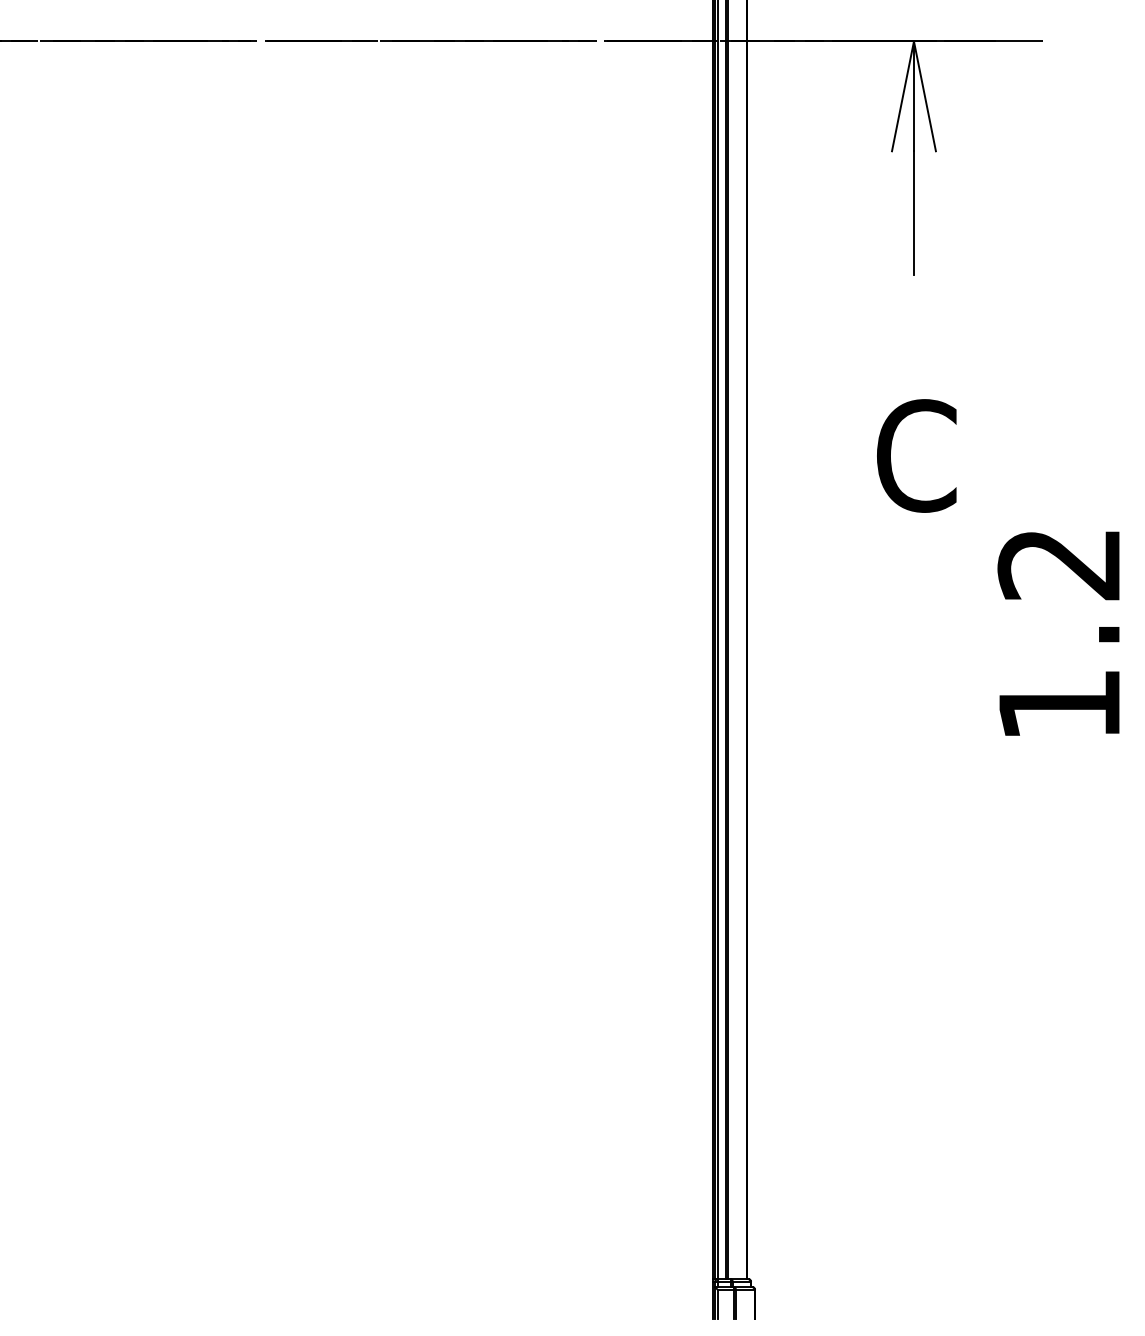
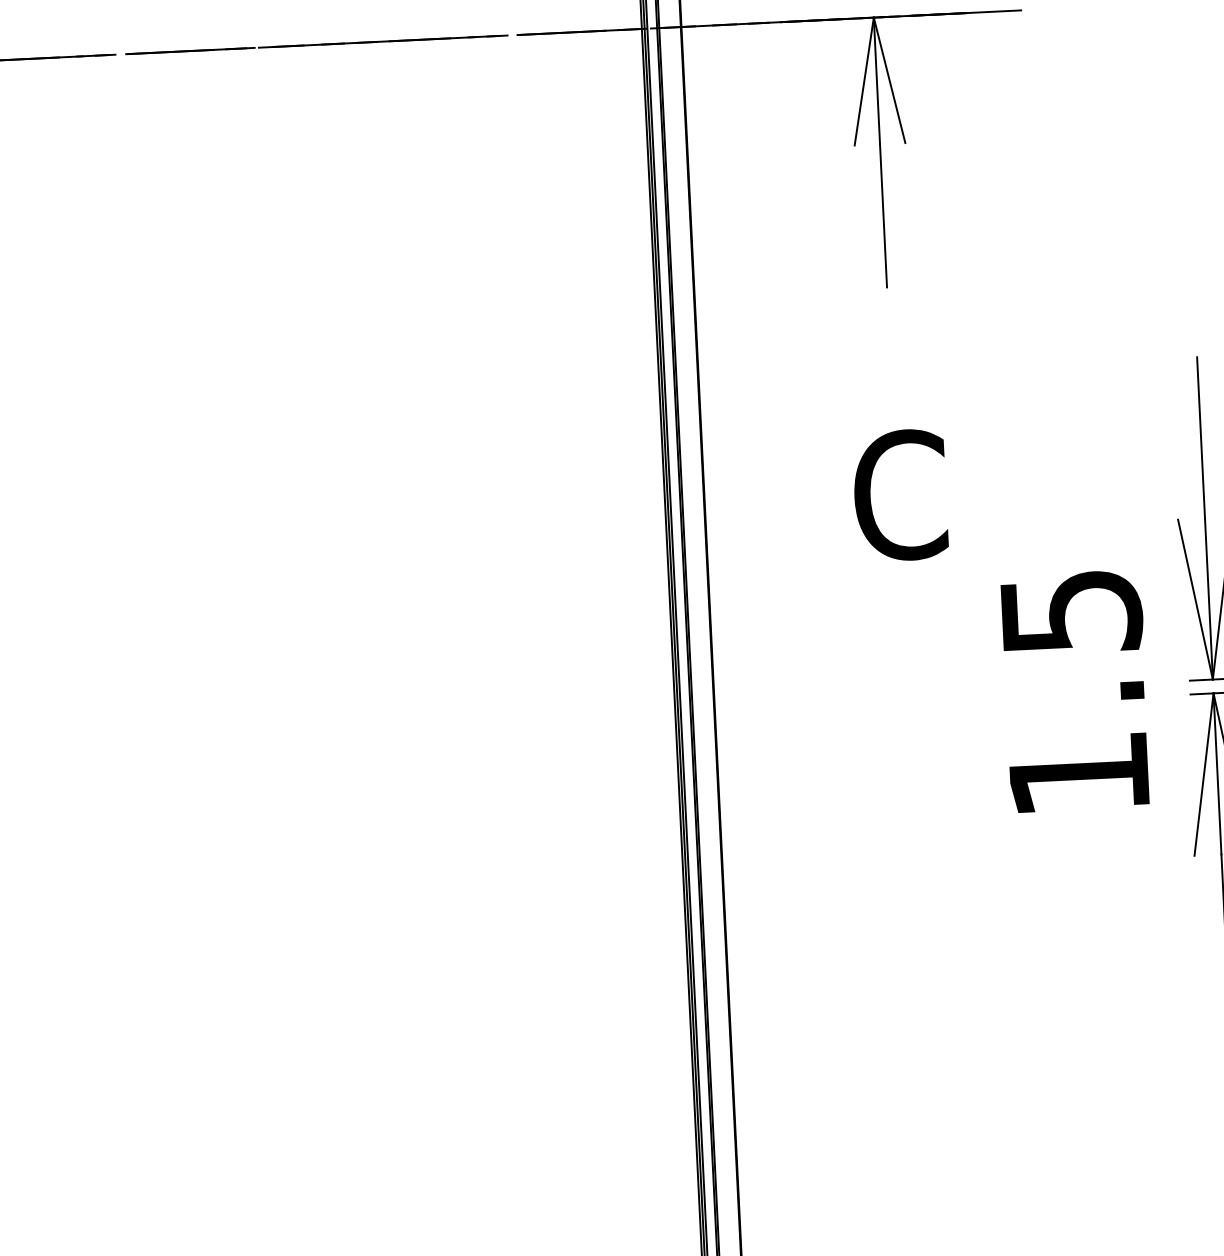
text: (1059, 564) -> (1071, 612), 1.2 -> 1.5

